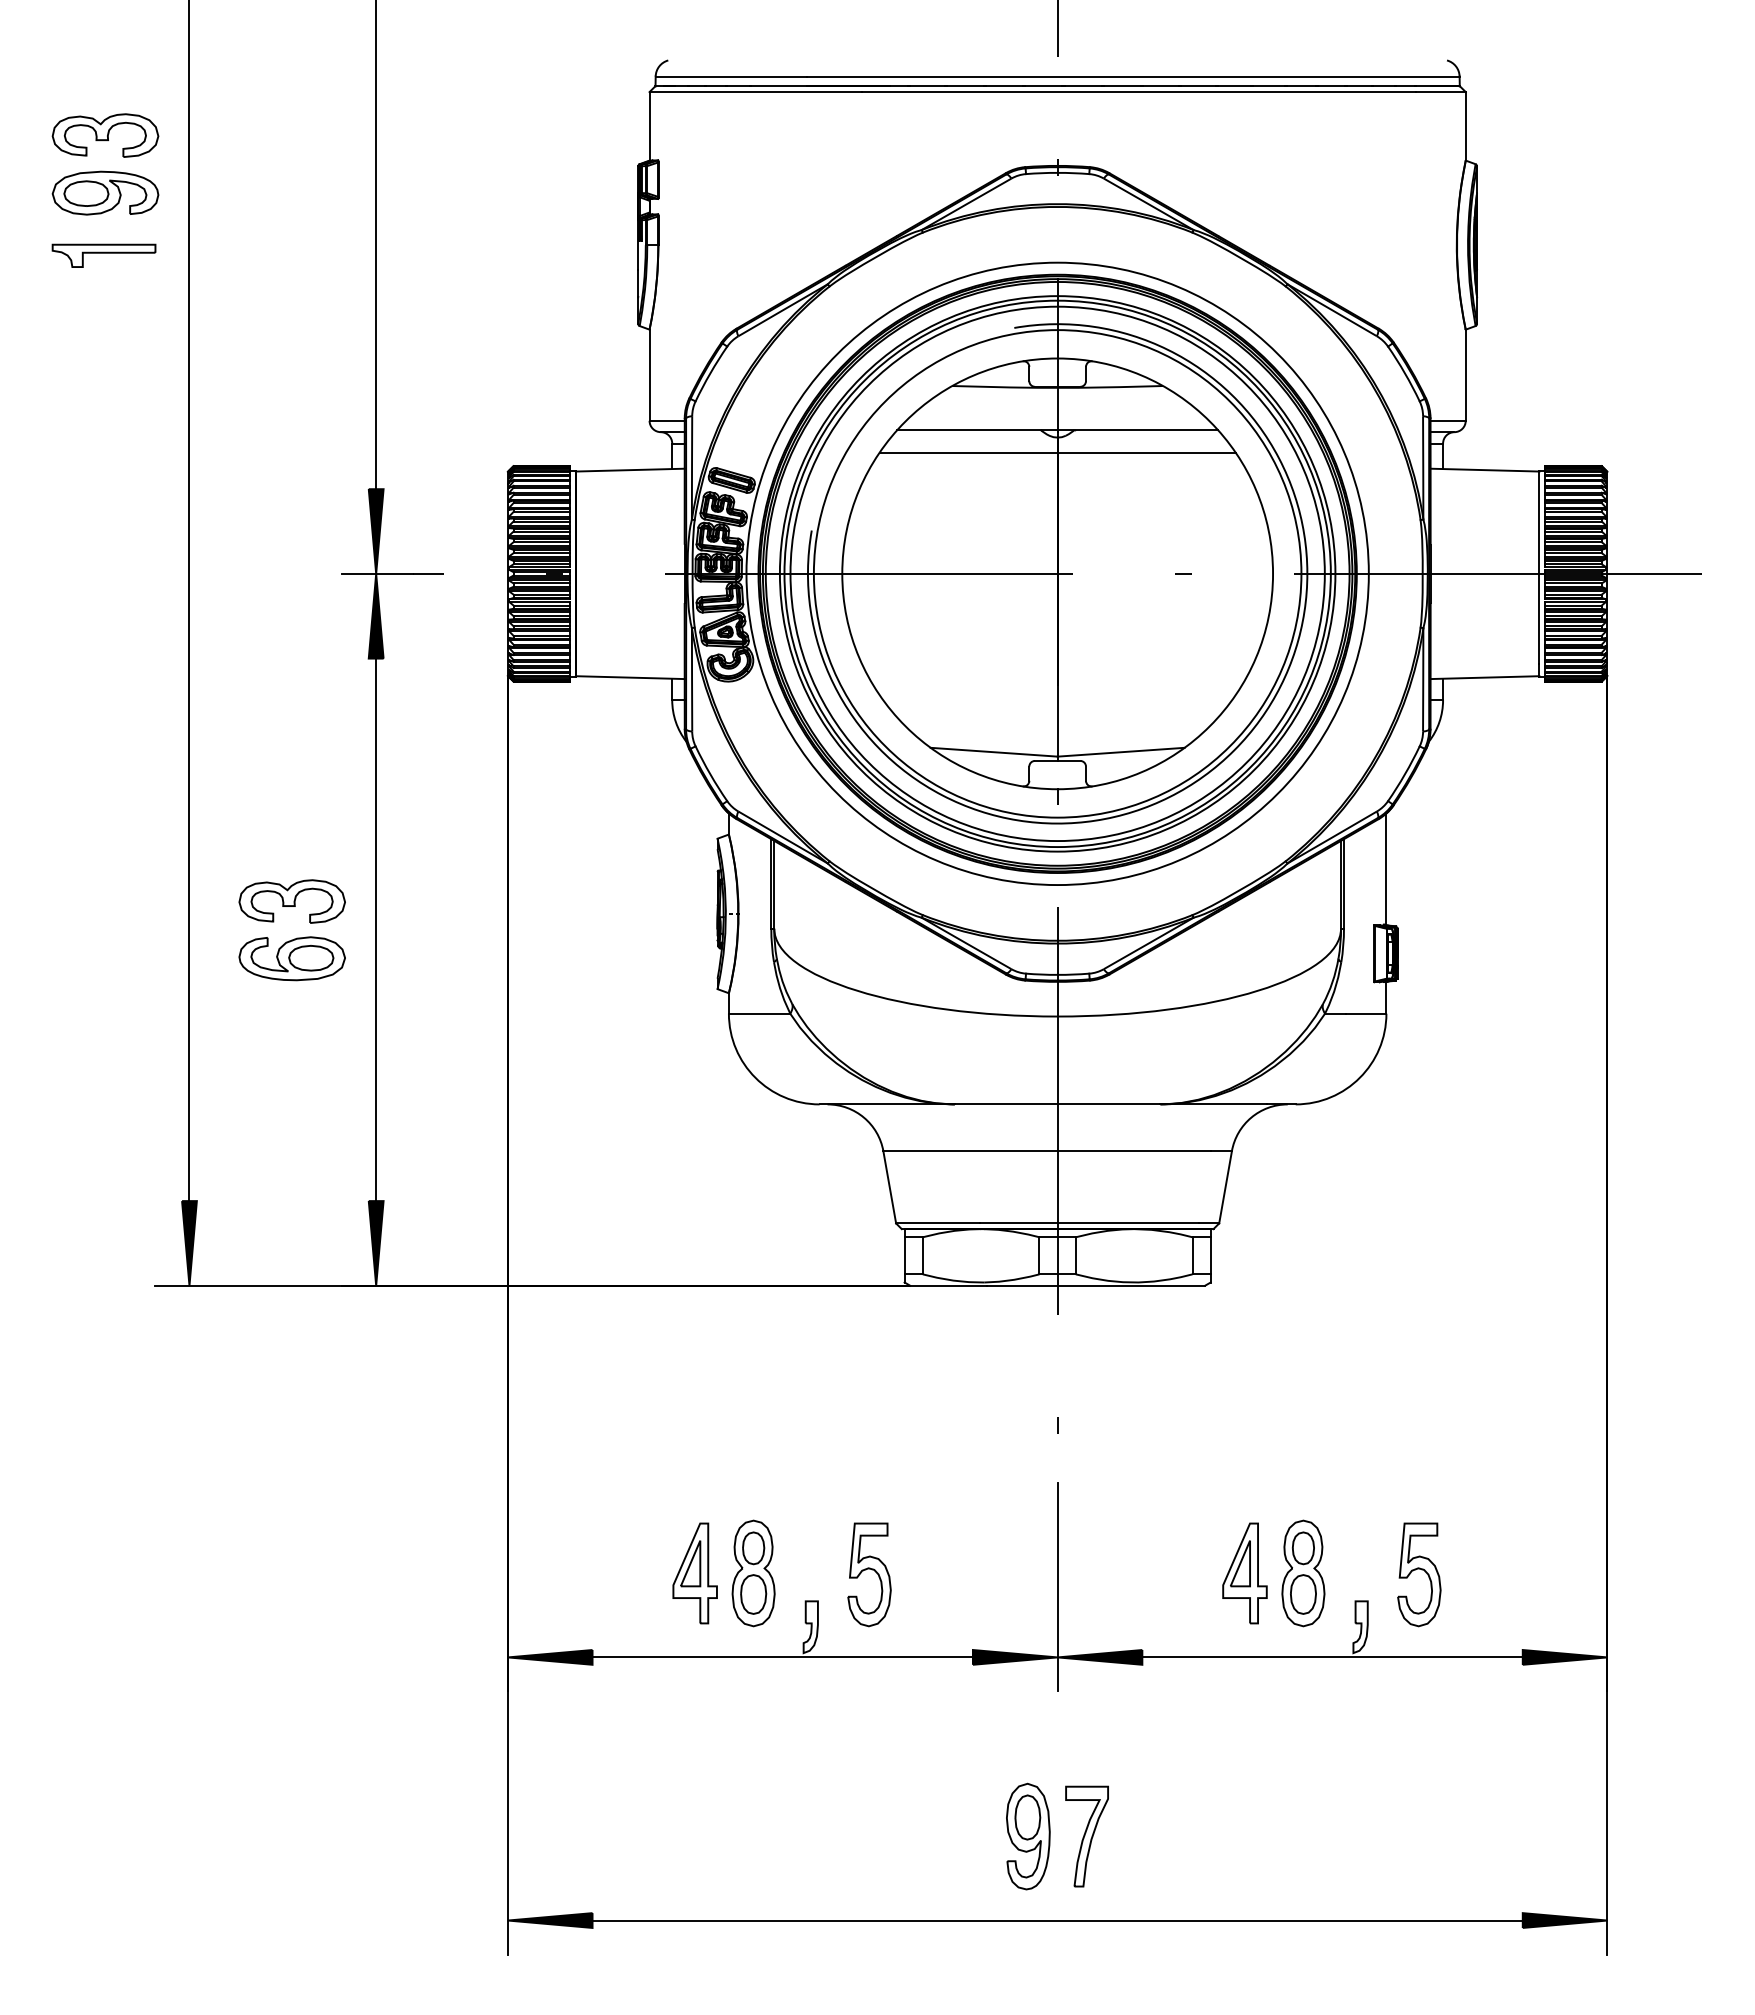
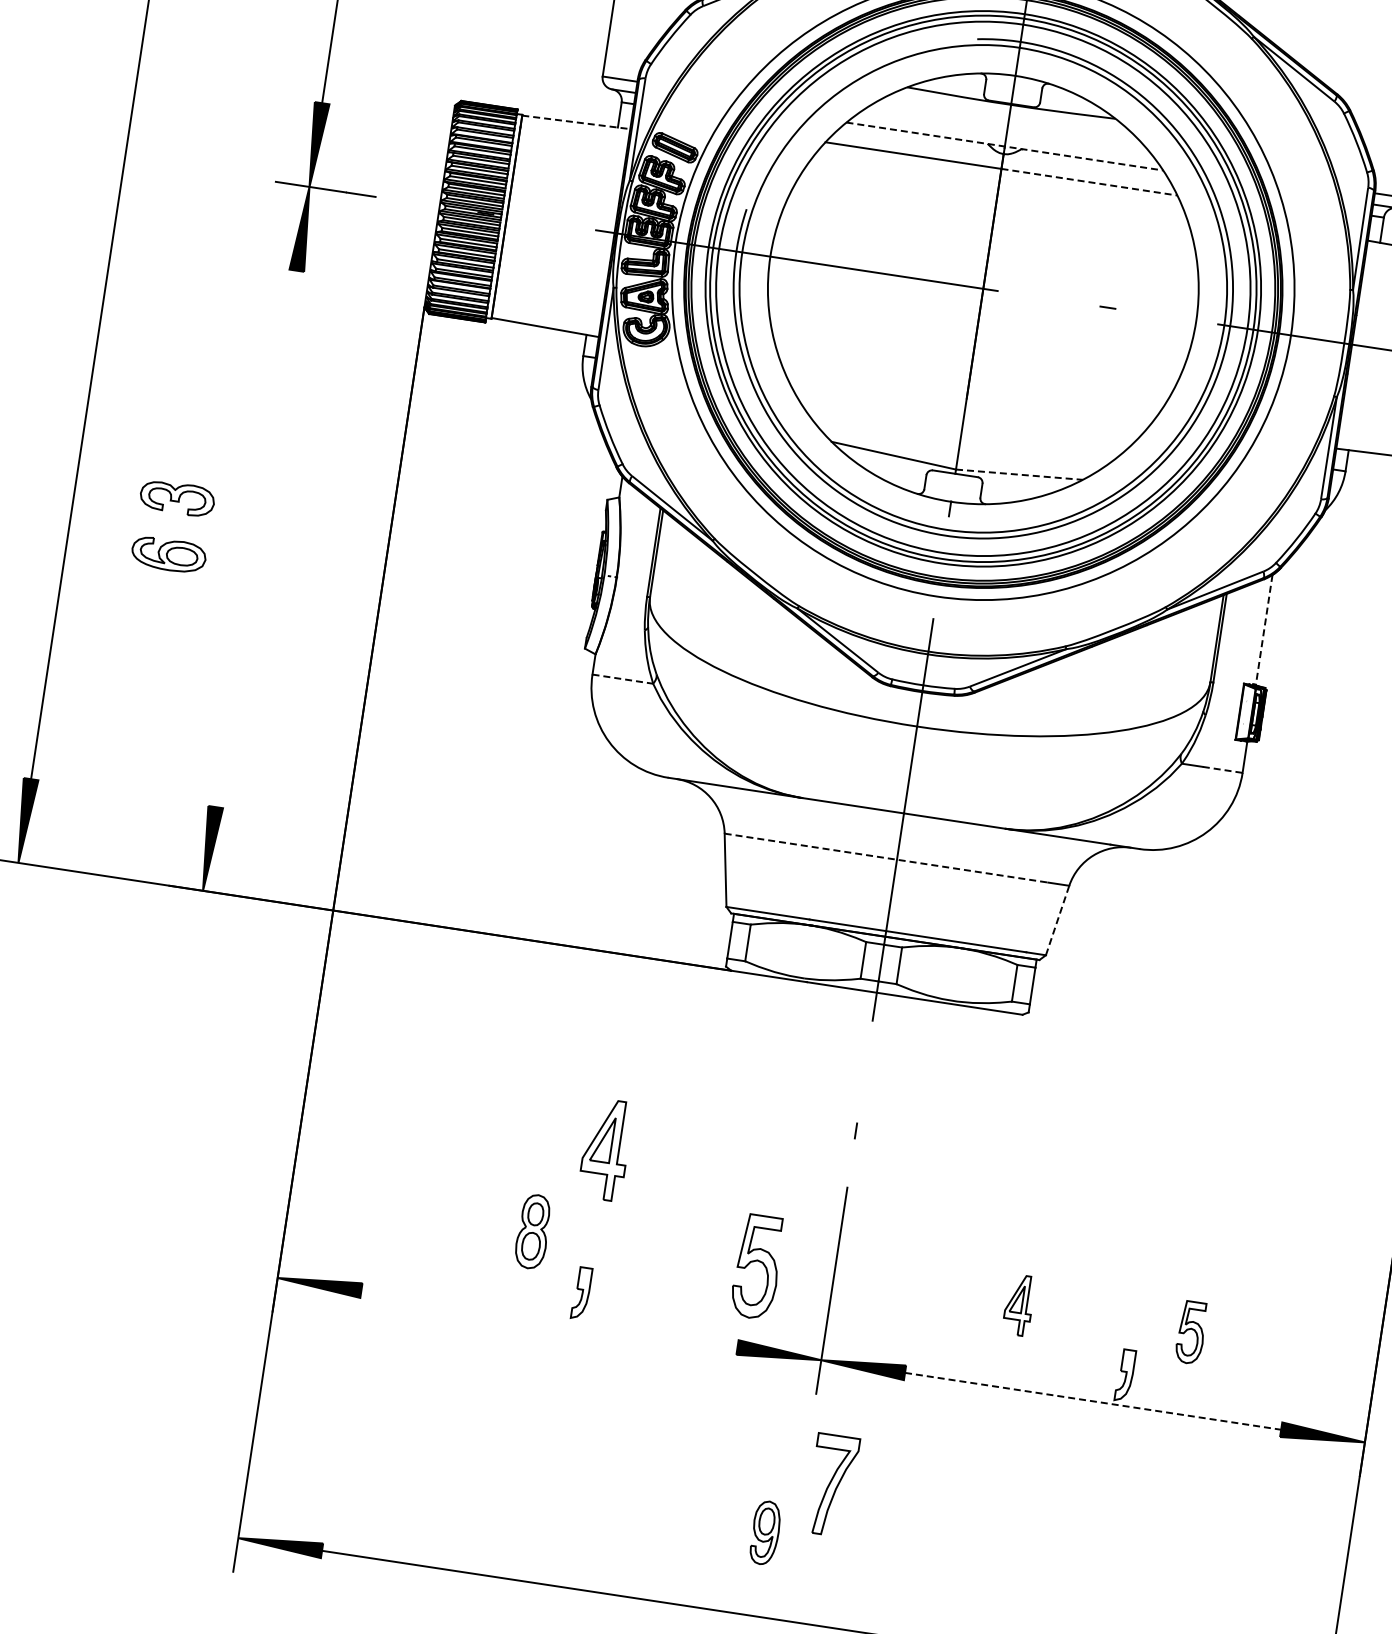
line: (1058, 429) -> (1005, 146), solid -> dashed
line: (1146, 452) -> (1089, 182), solid -> dashed
line: (630, 470) -> (576, 122), solid -> dashed
line: (1121, 752) -> (1019, 475), solid -> dashed
line: (1386, 869) -> (1264, 630), solid -> dashed
part: (291, 901) -> (176, 498), size x0.7
line: (376, 929) -> (256, 538), removed
part: (291, 958) -> (168, 554), size x0.7
line: (759, 1013) -> (622, 678), solid -> dashed
line: (1366, 1013) -> (1222, 769), solid -> dashed
line: (1046, 1151) -> (885, 858), solid -> dashed
line: (1225, 1187) -> (1057, 920), solid -> dashed
part: (694, 1573) -> (605, 1149), moved
part: (753, 1573) -> (533, 1231), size x0.7
part: (1244, 1573) -> (1018, 1305), size x0.6
part: (1303, 1573) -> (1076, 1313), removed
part: (869, 1574) -> (757, 1266), moved
part: (1419, 1574) -> (1191, 1332), size x0.6
line: (782, 1657) -> (549, 1319), removed
line: (1333, 1657) -> (1094, 1401), solid -> dashed
part: (1028, 1836) -> (765, 1532), size x0.6
part: (1086, 1836) -> (831, 1485), moved

